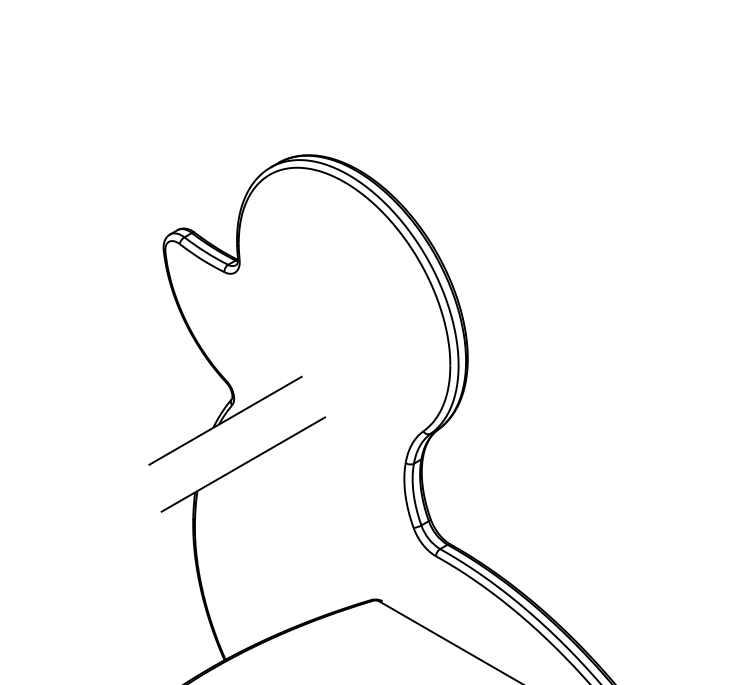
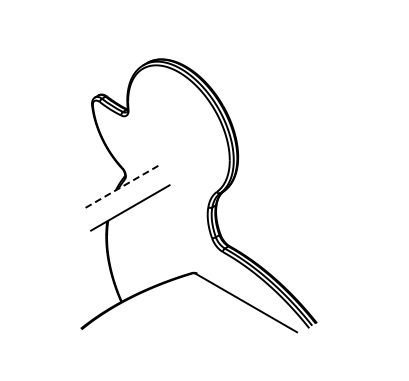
line: (224, 421) -> (121, 187), solid -> dashed

